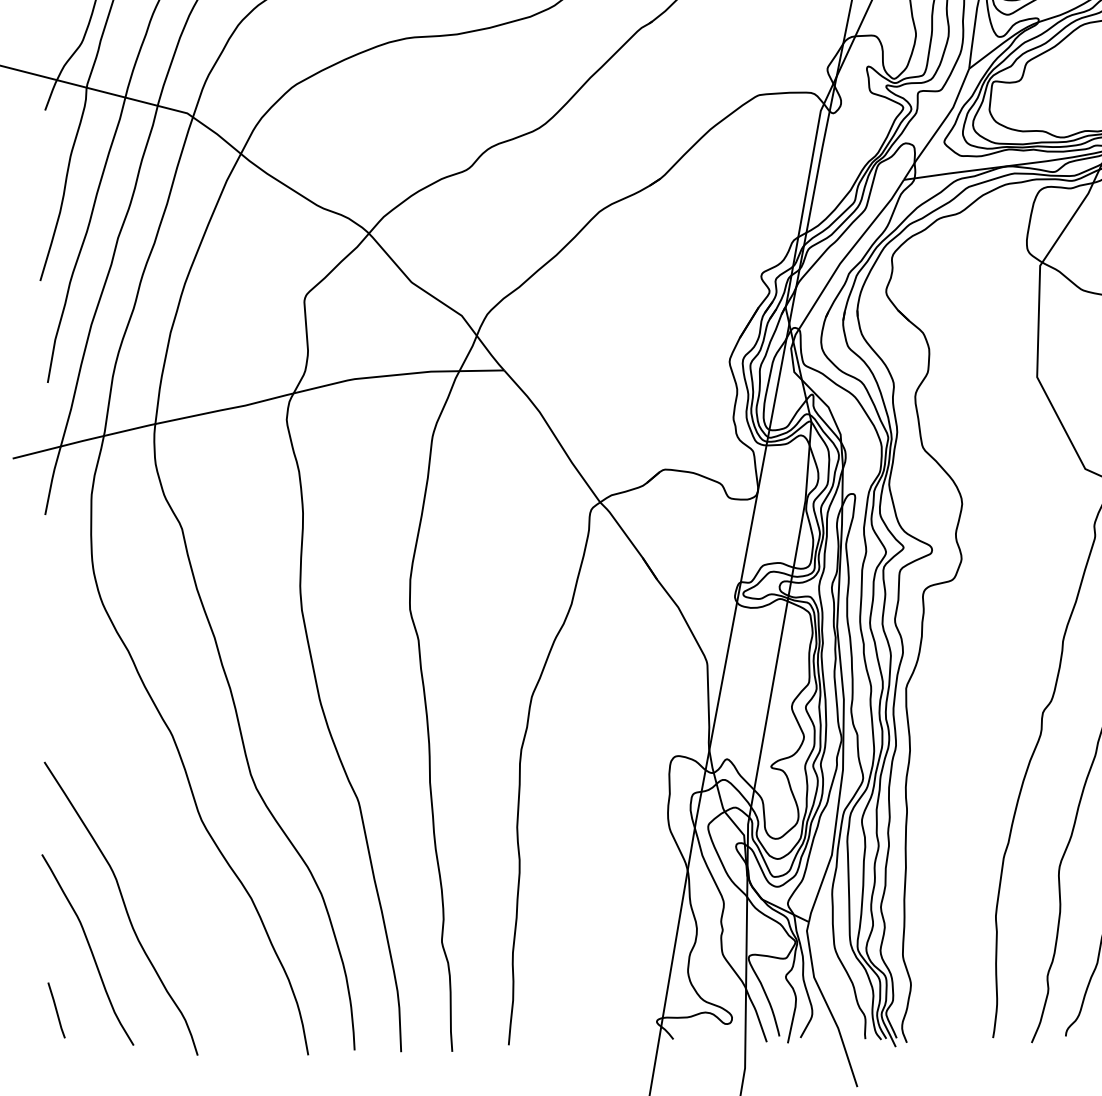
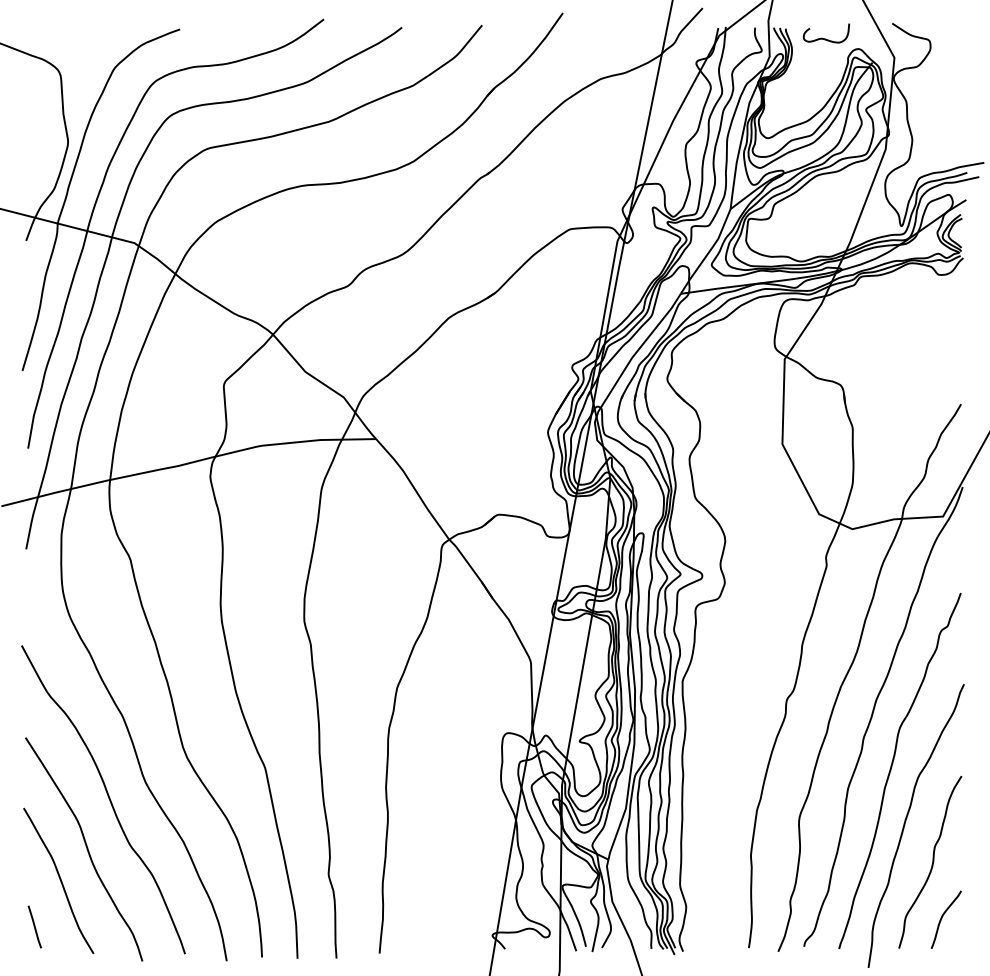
curve: (151, 839) -> (107, 796), added

